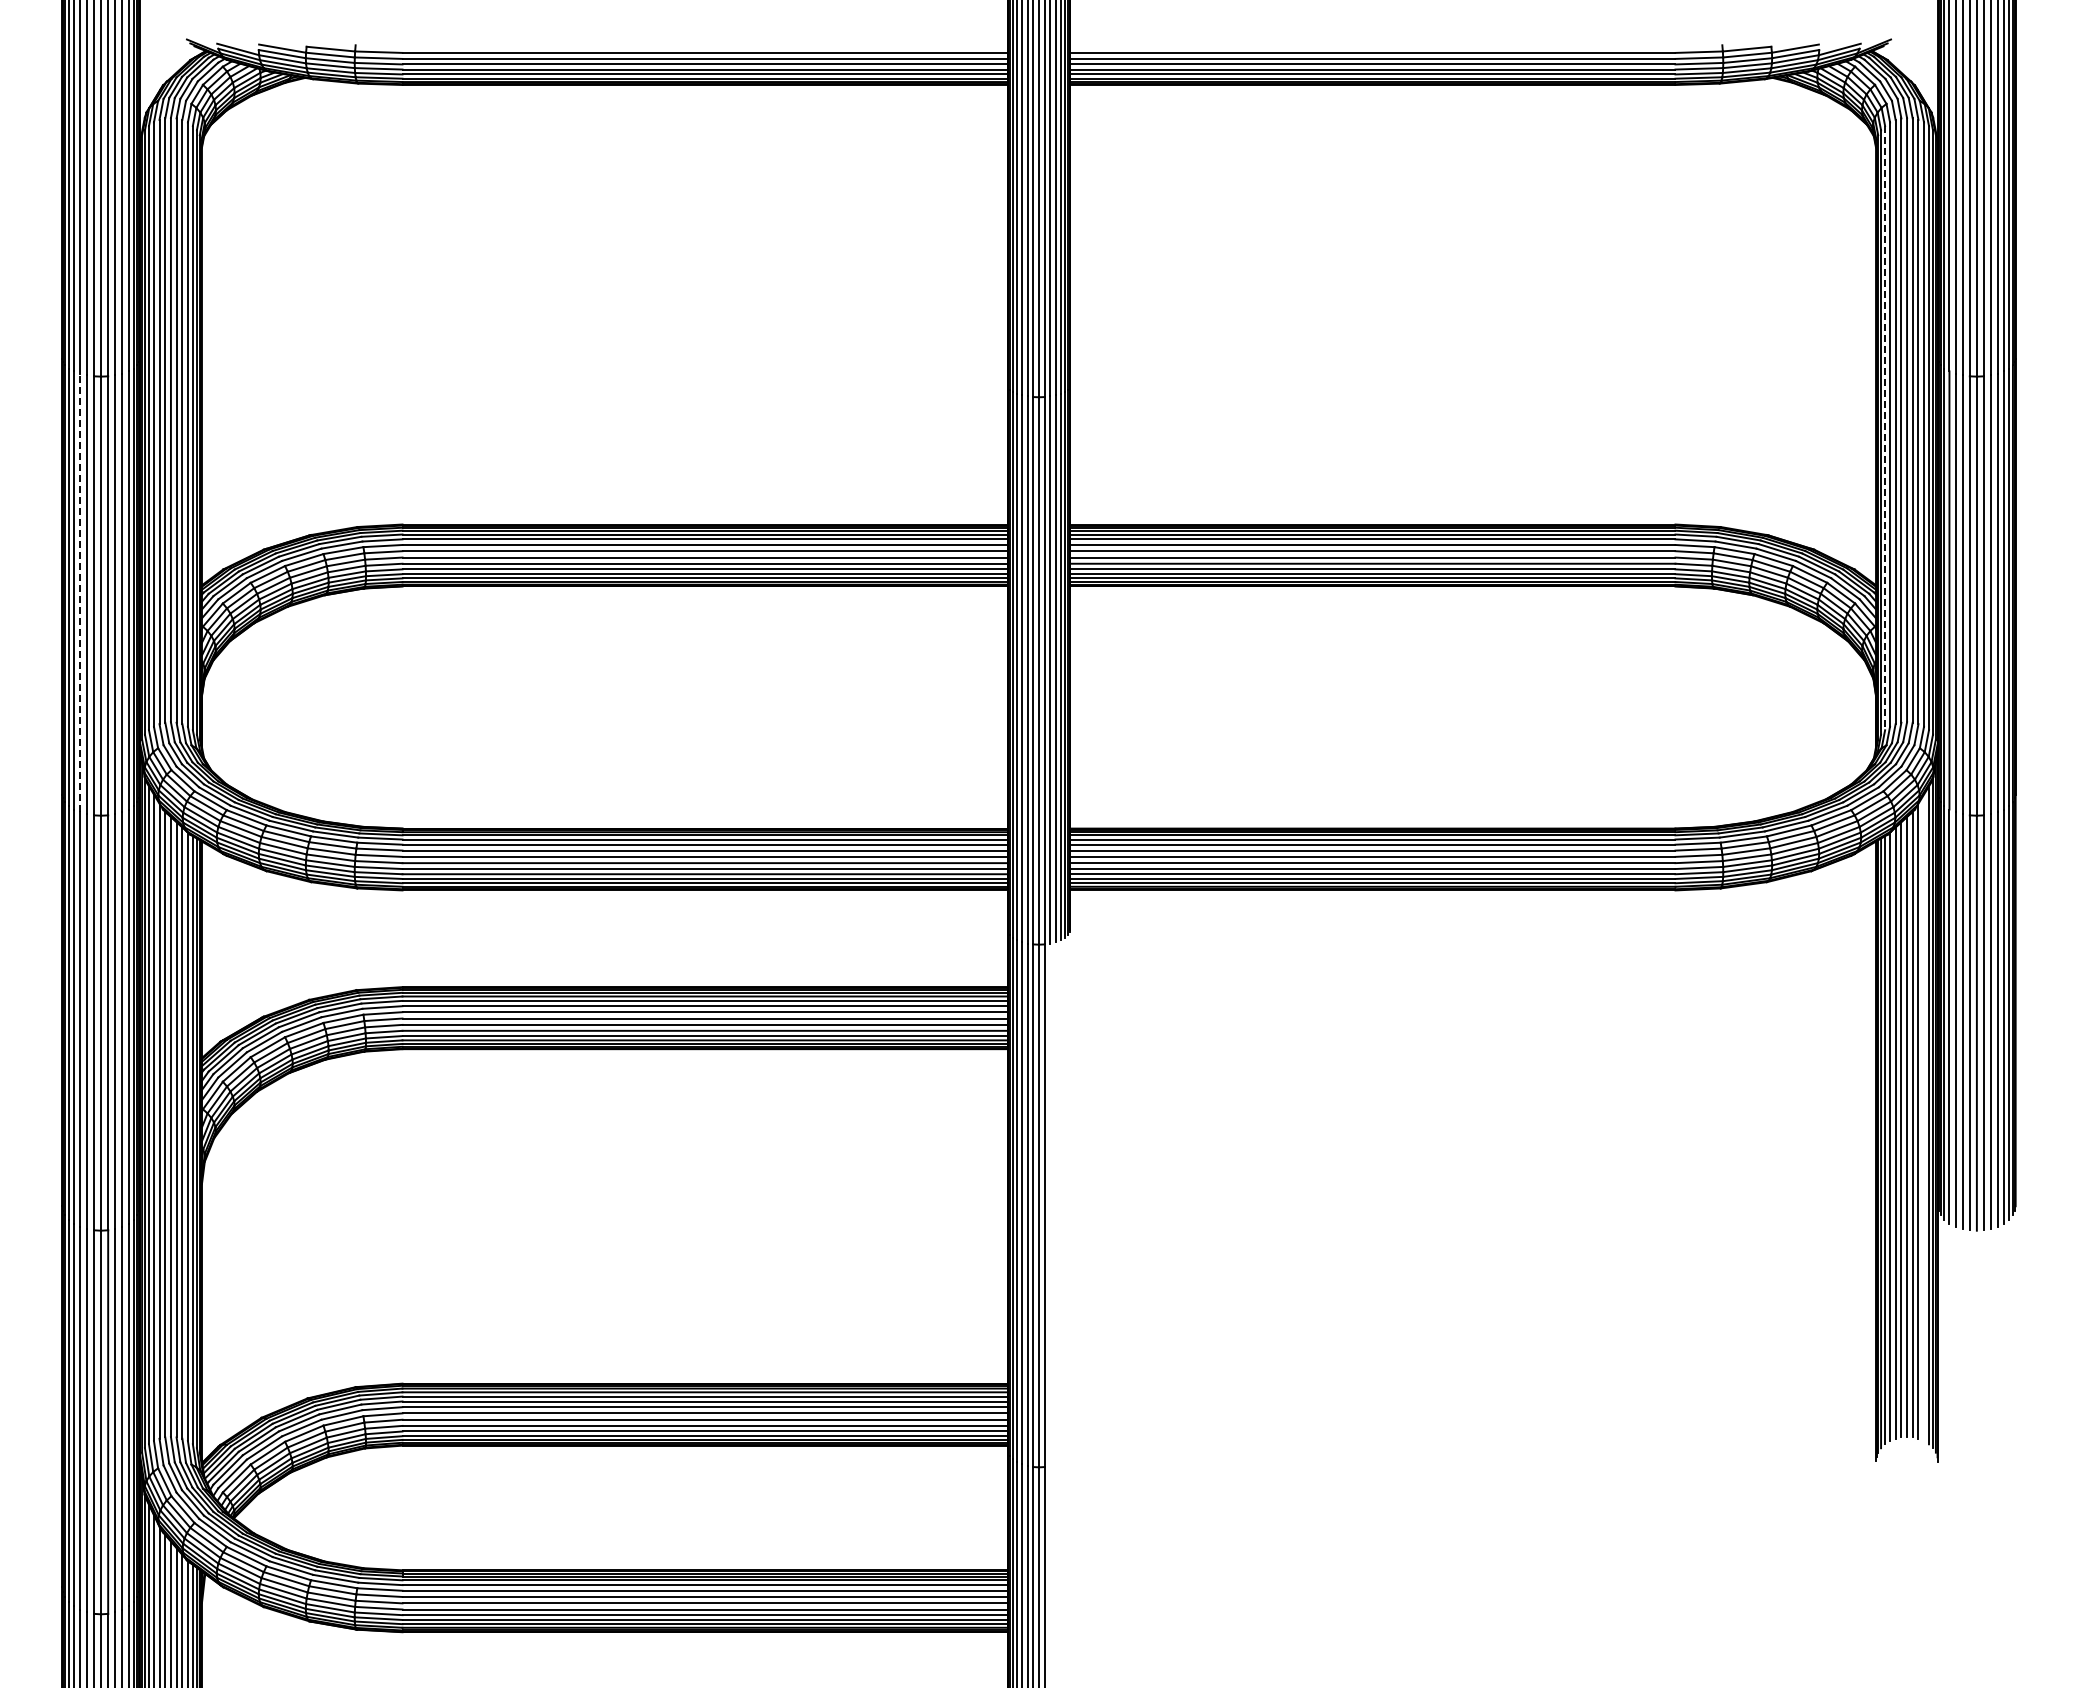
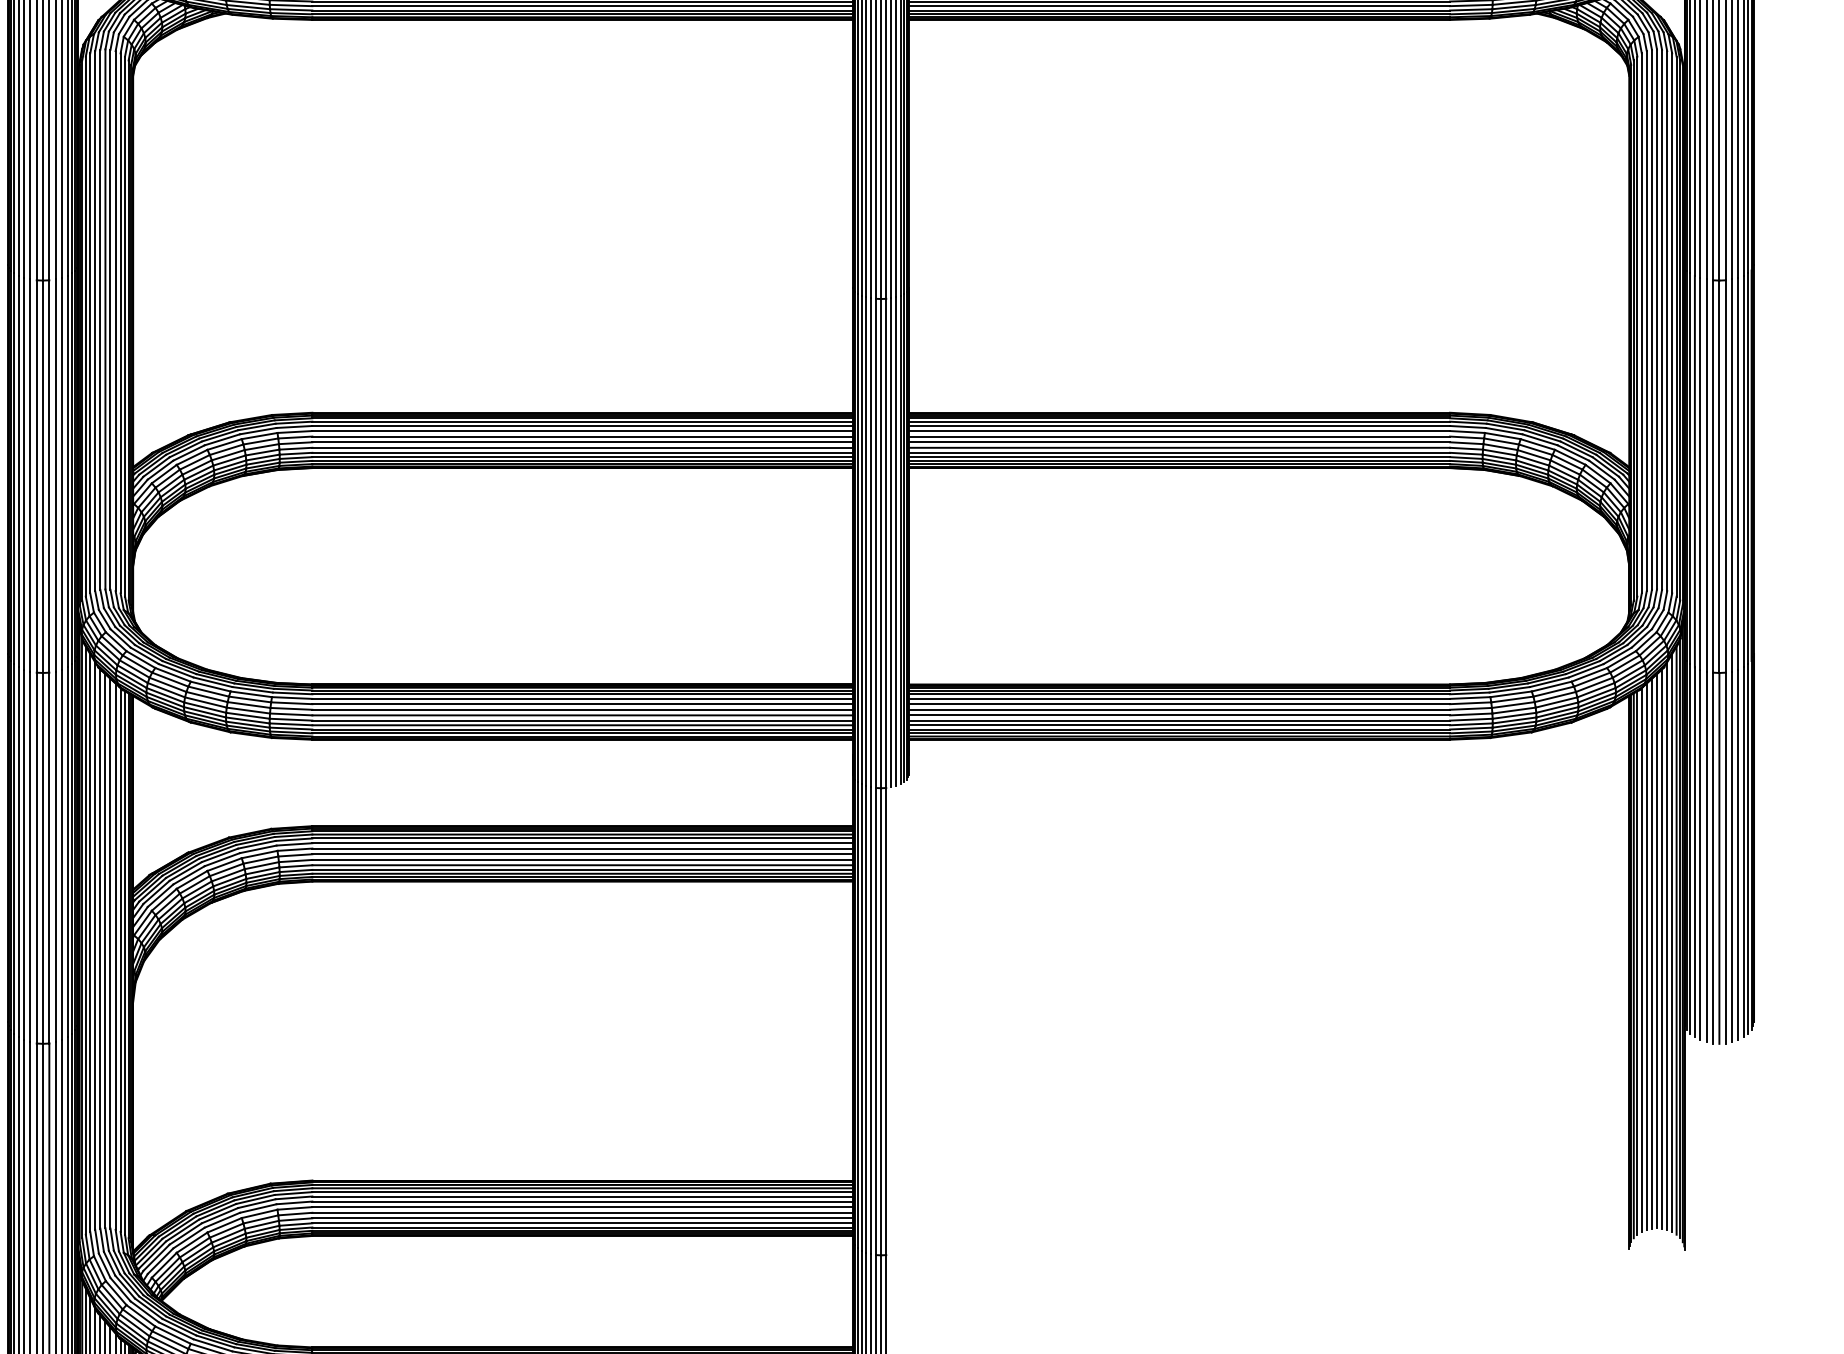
line: (1885, 428) -> (1637, 326), dashed -> solid
line: (79, 592) -> (23, 473), dashed -> solid
line: (1924, 1117) -> (1672, 942), added

